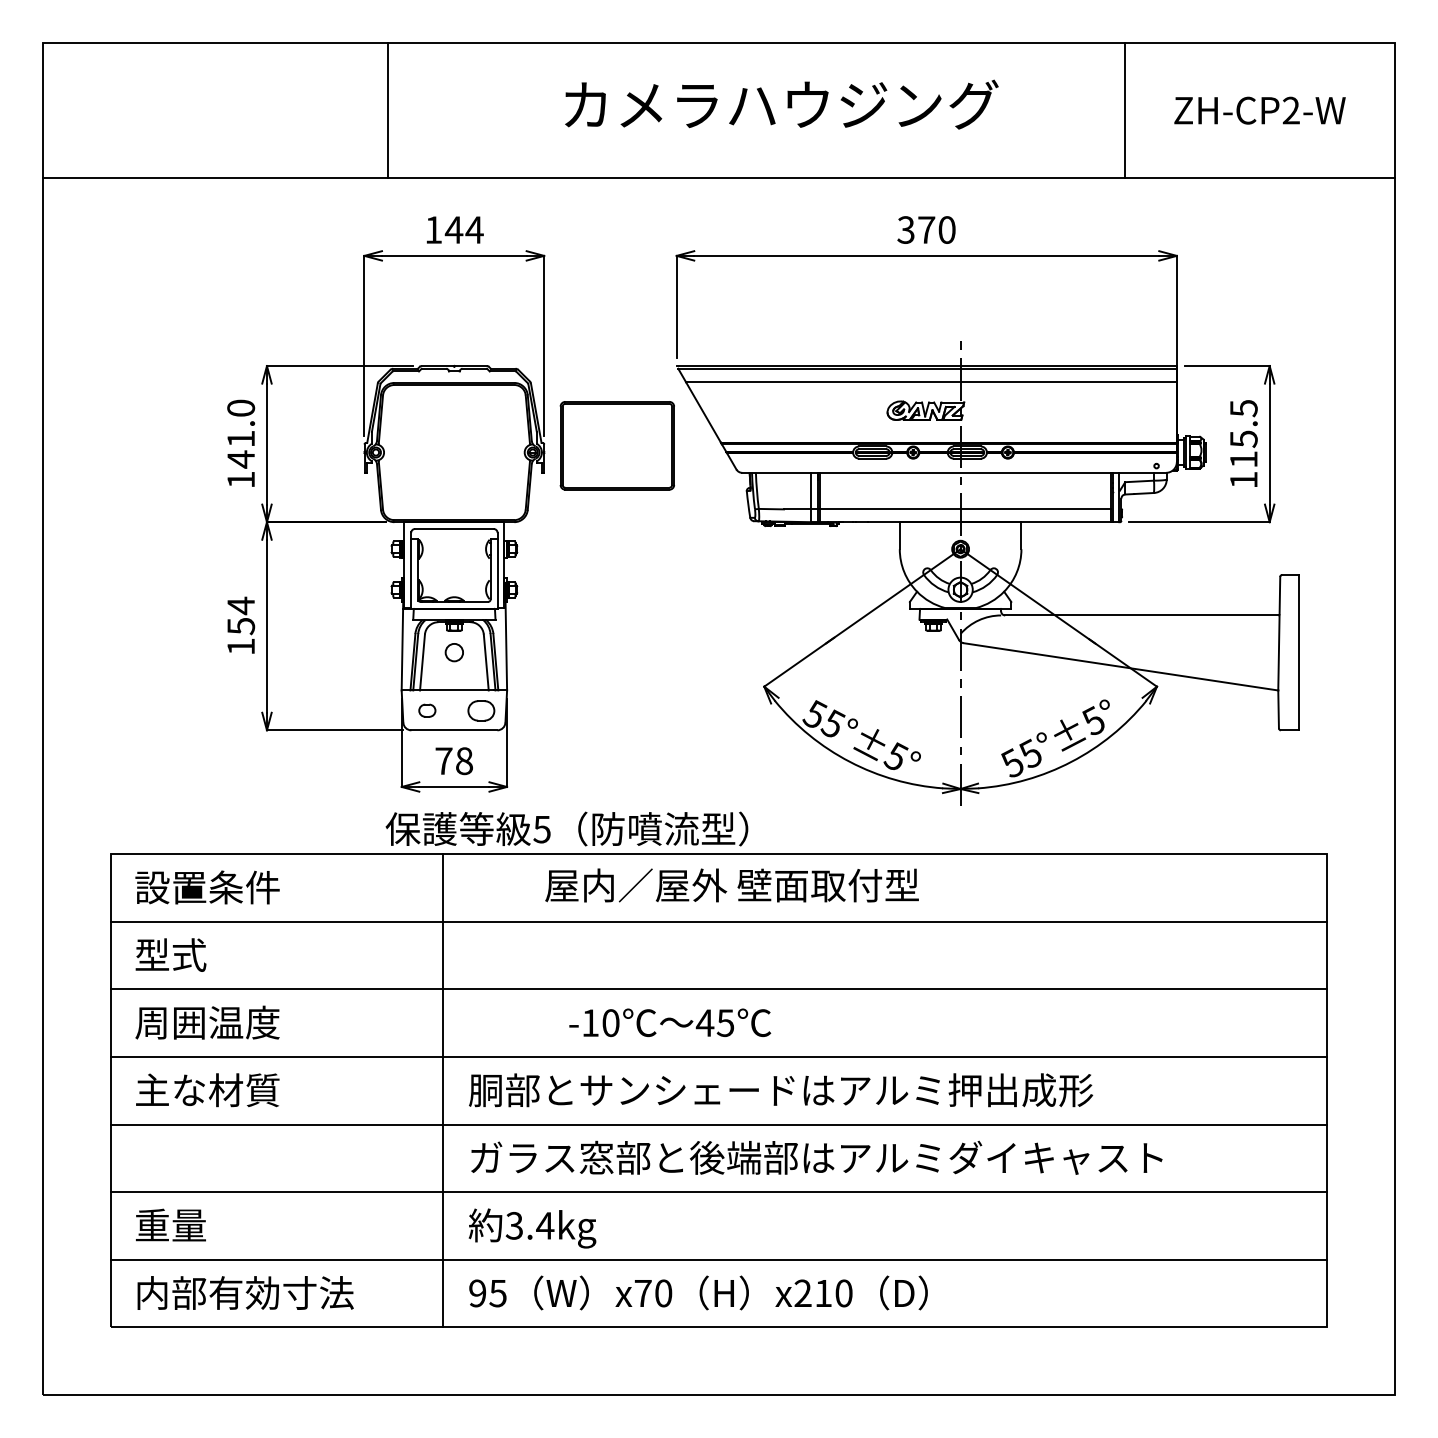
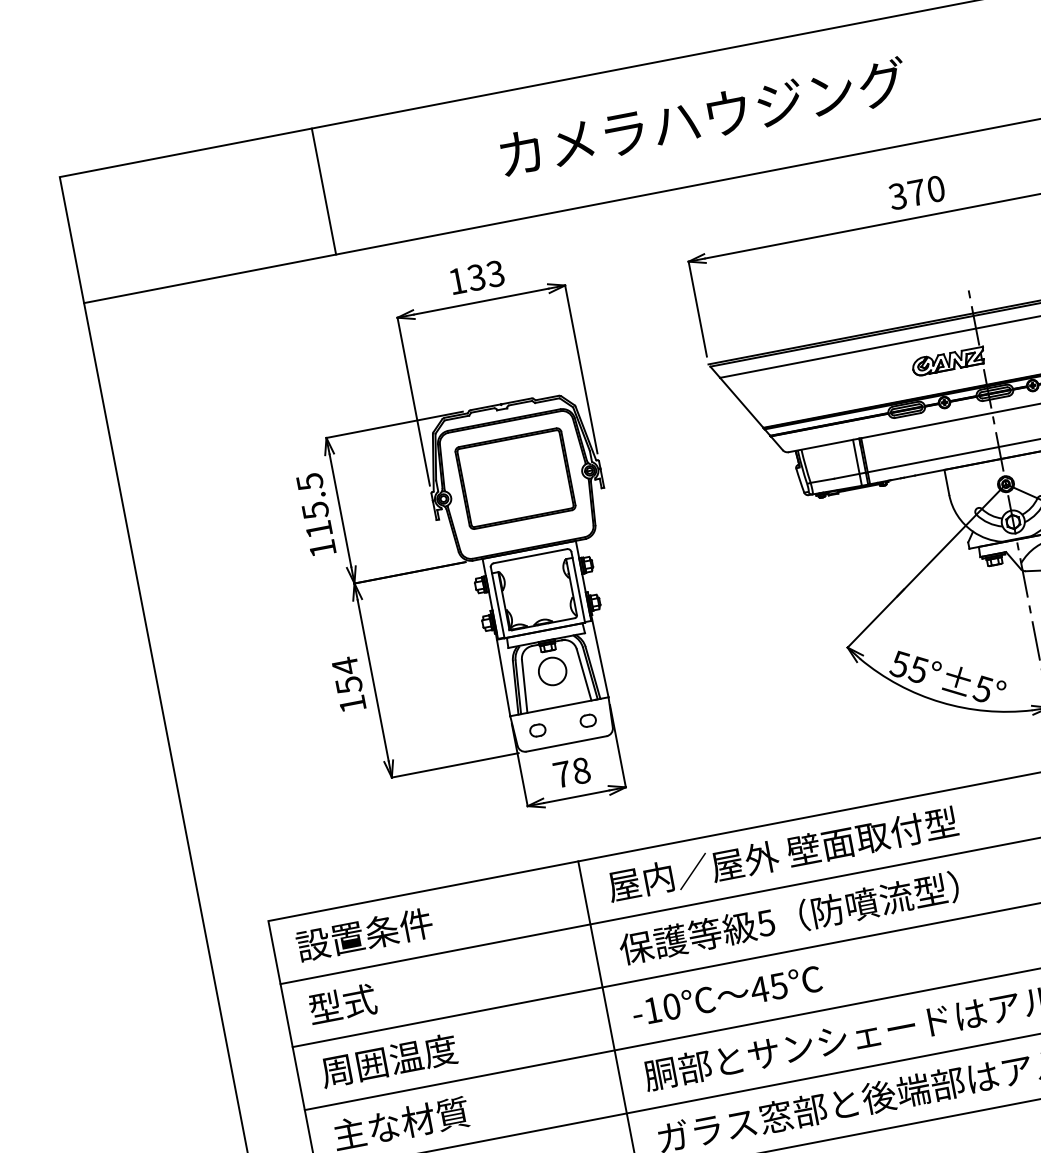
text: (781, 104) -> (703, 117), moved
line: (388, 110) -> (323, 191), moved
text: (463, 229) -> (485, 275), 144 -> 133
text: (241, 433) -> (314, 505), 141.0 -> 115.5
part: (616, 445) -> (514, 478), moved
circle: (453, 652) -> (551, 671), size x1.67
part: (481, 710) -> (588, 720), size x0.62
text: (566, 828) -> (788, 917), moved
text: (731, 885) -> (782, 854), moved
text: (670, 1022) -> (727, 995), moved

